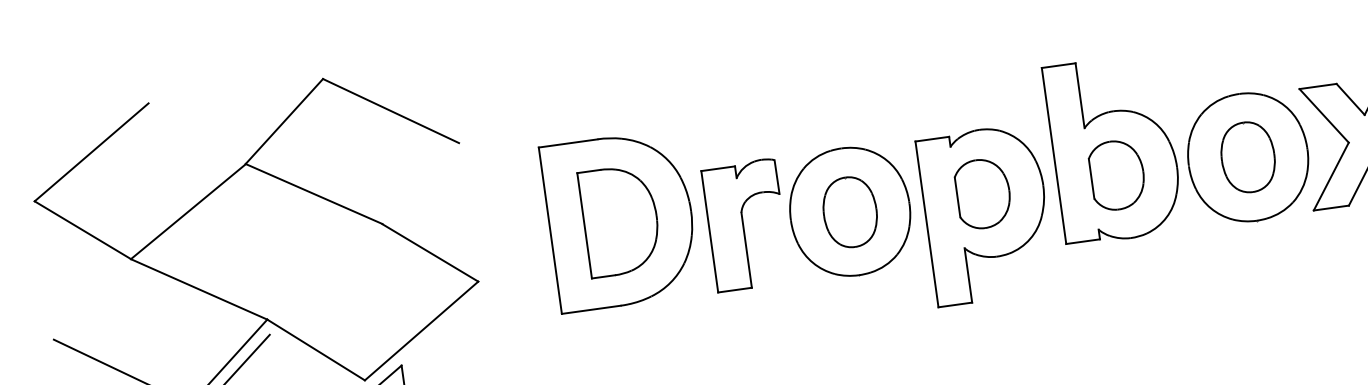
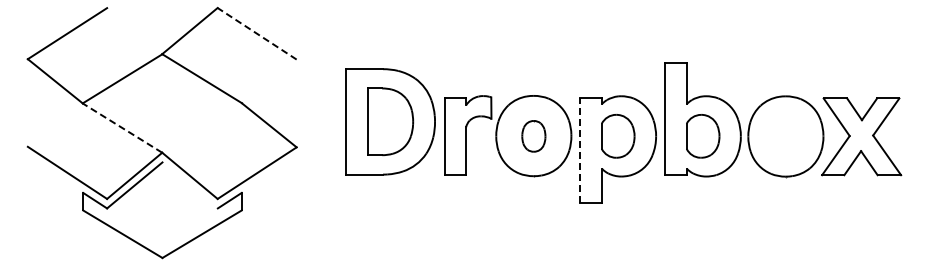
line: (389, 110) -> (256, 33), solid -> dashed
part: (1247, 157) -> (785, 136), removed
part: (849, 212) -> (533, 136), size x0.7
line: (927, 224) -> (580, 150), solid -> dashed
line: (199, 290) -> (122, 128), solid -> dashed

